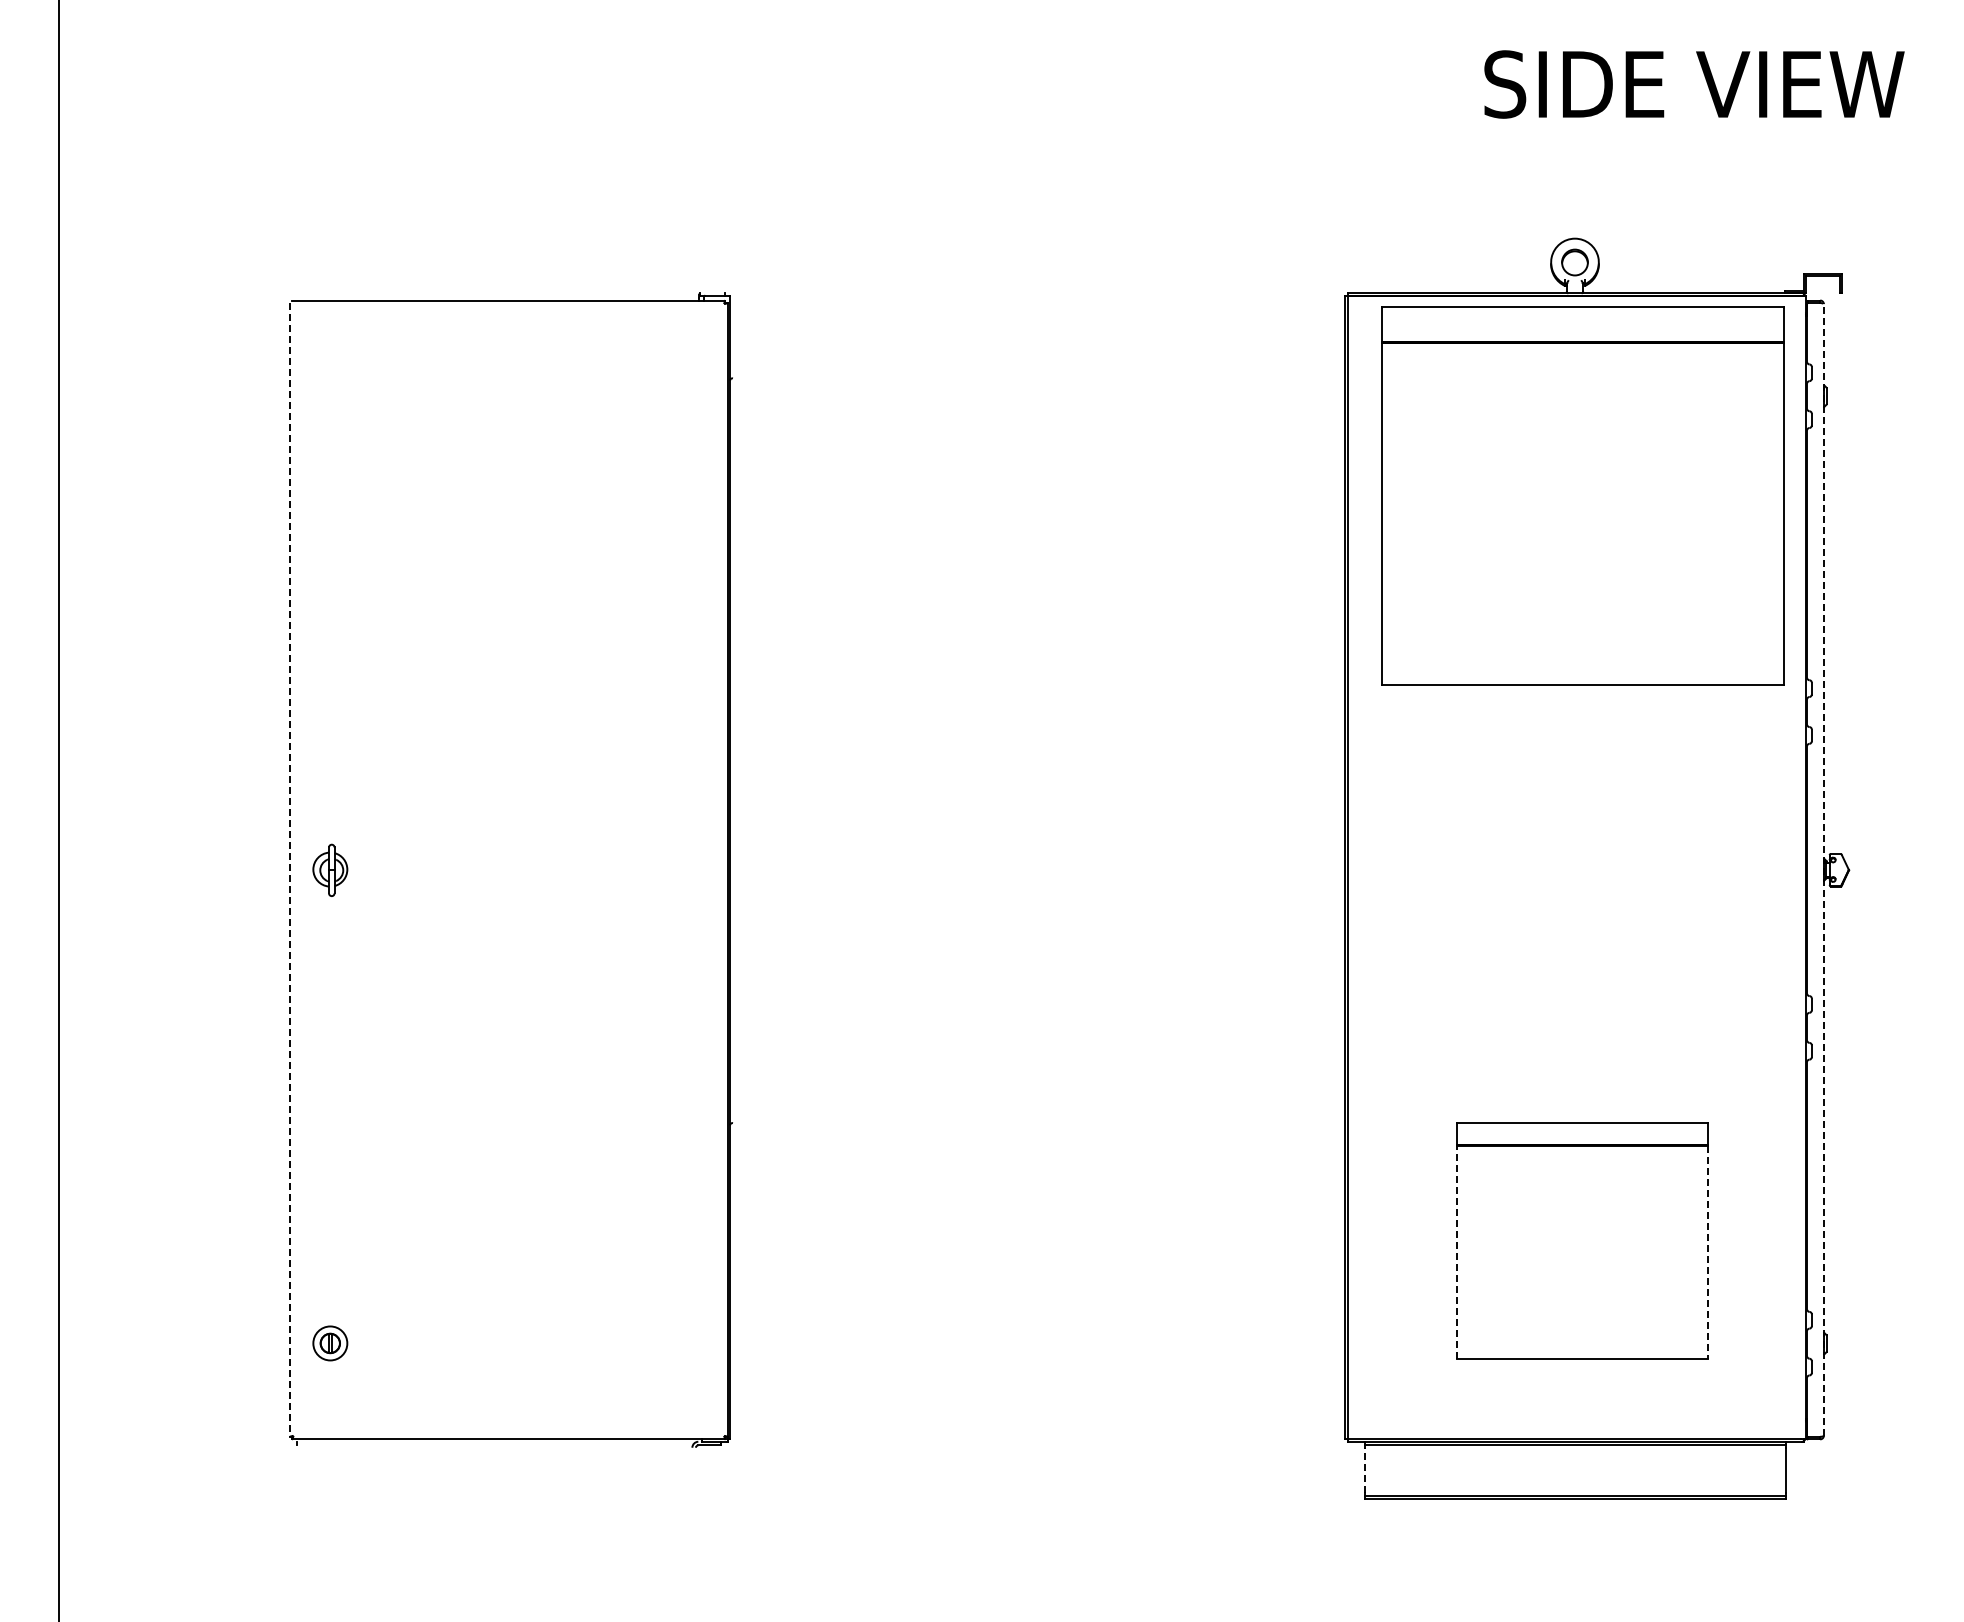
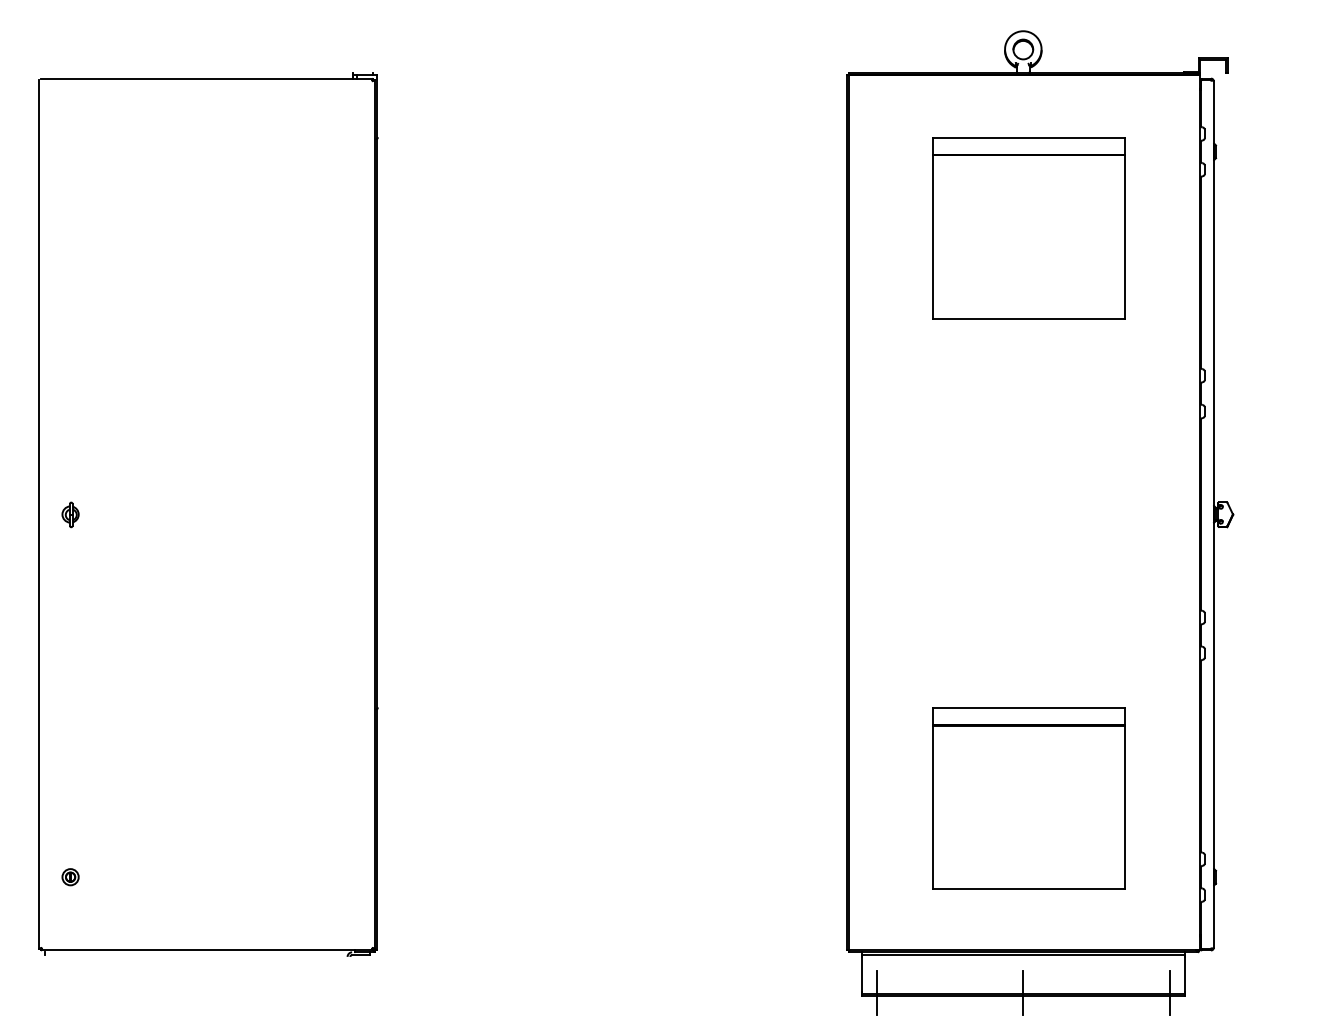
part: (1582, 496) -> (1029, 228), size x0.62
line: (1823, 869) -> (1213, 514), dashed -> solid
line: (289, 870) -> (39, 514), dashed -> solid
part: (330, 870) -> (70, 514), size x0.62
line: (1457, 1252) -> (933, 807), dashed -> solid
line: (1708, 1252) -> (1125, 807), dashed -> solid
part: (330, 1343) -> (70, 877), size x0.62
line: (1364, 1470) -> (862, 974), dashed -> solid
line: (1383, 1495) -> (876, 993), added
line: (1575, 1495) -> (1023, 993), added
line: (1766, 1495) -> (1169, 993), added

